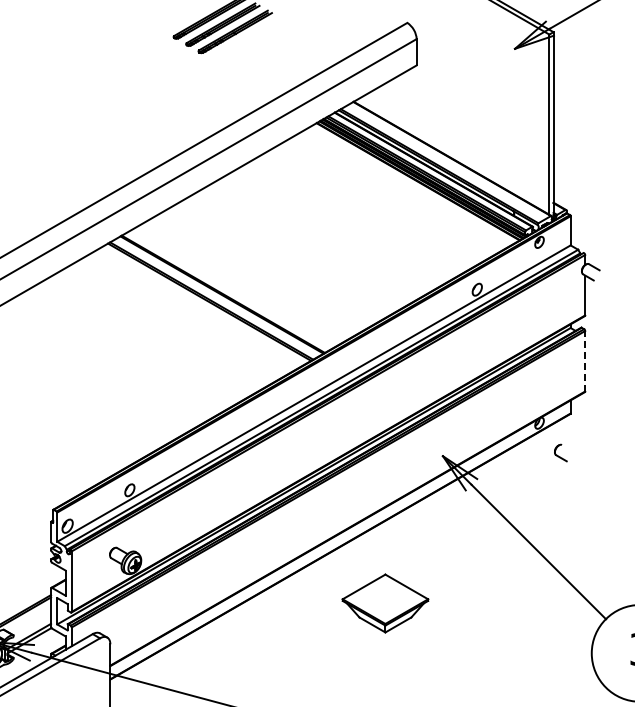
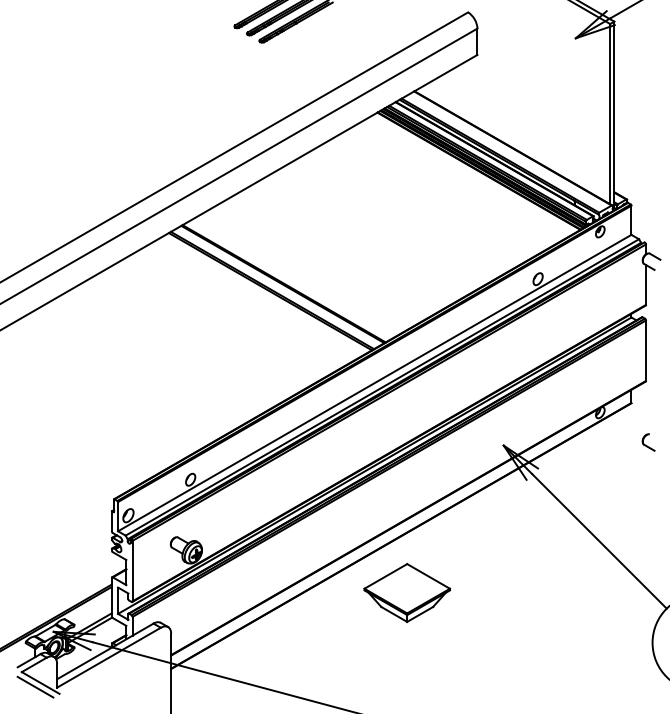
line: (584, 361) -> (645, 350), dashed -> solid
part: (560, 453) -> (648, 442), moved
part: (385, 603) -> (407, 592), moved

